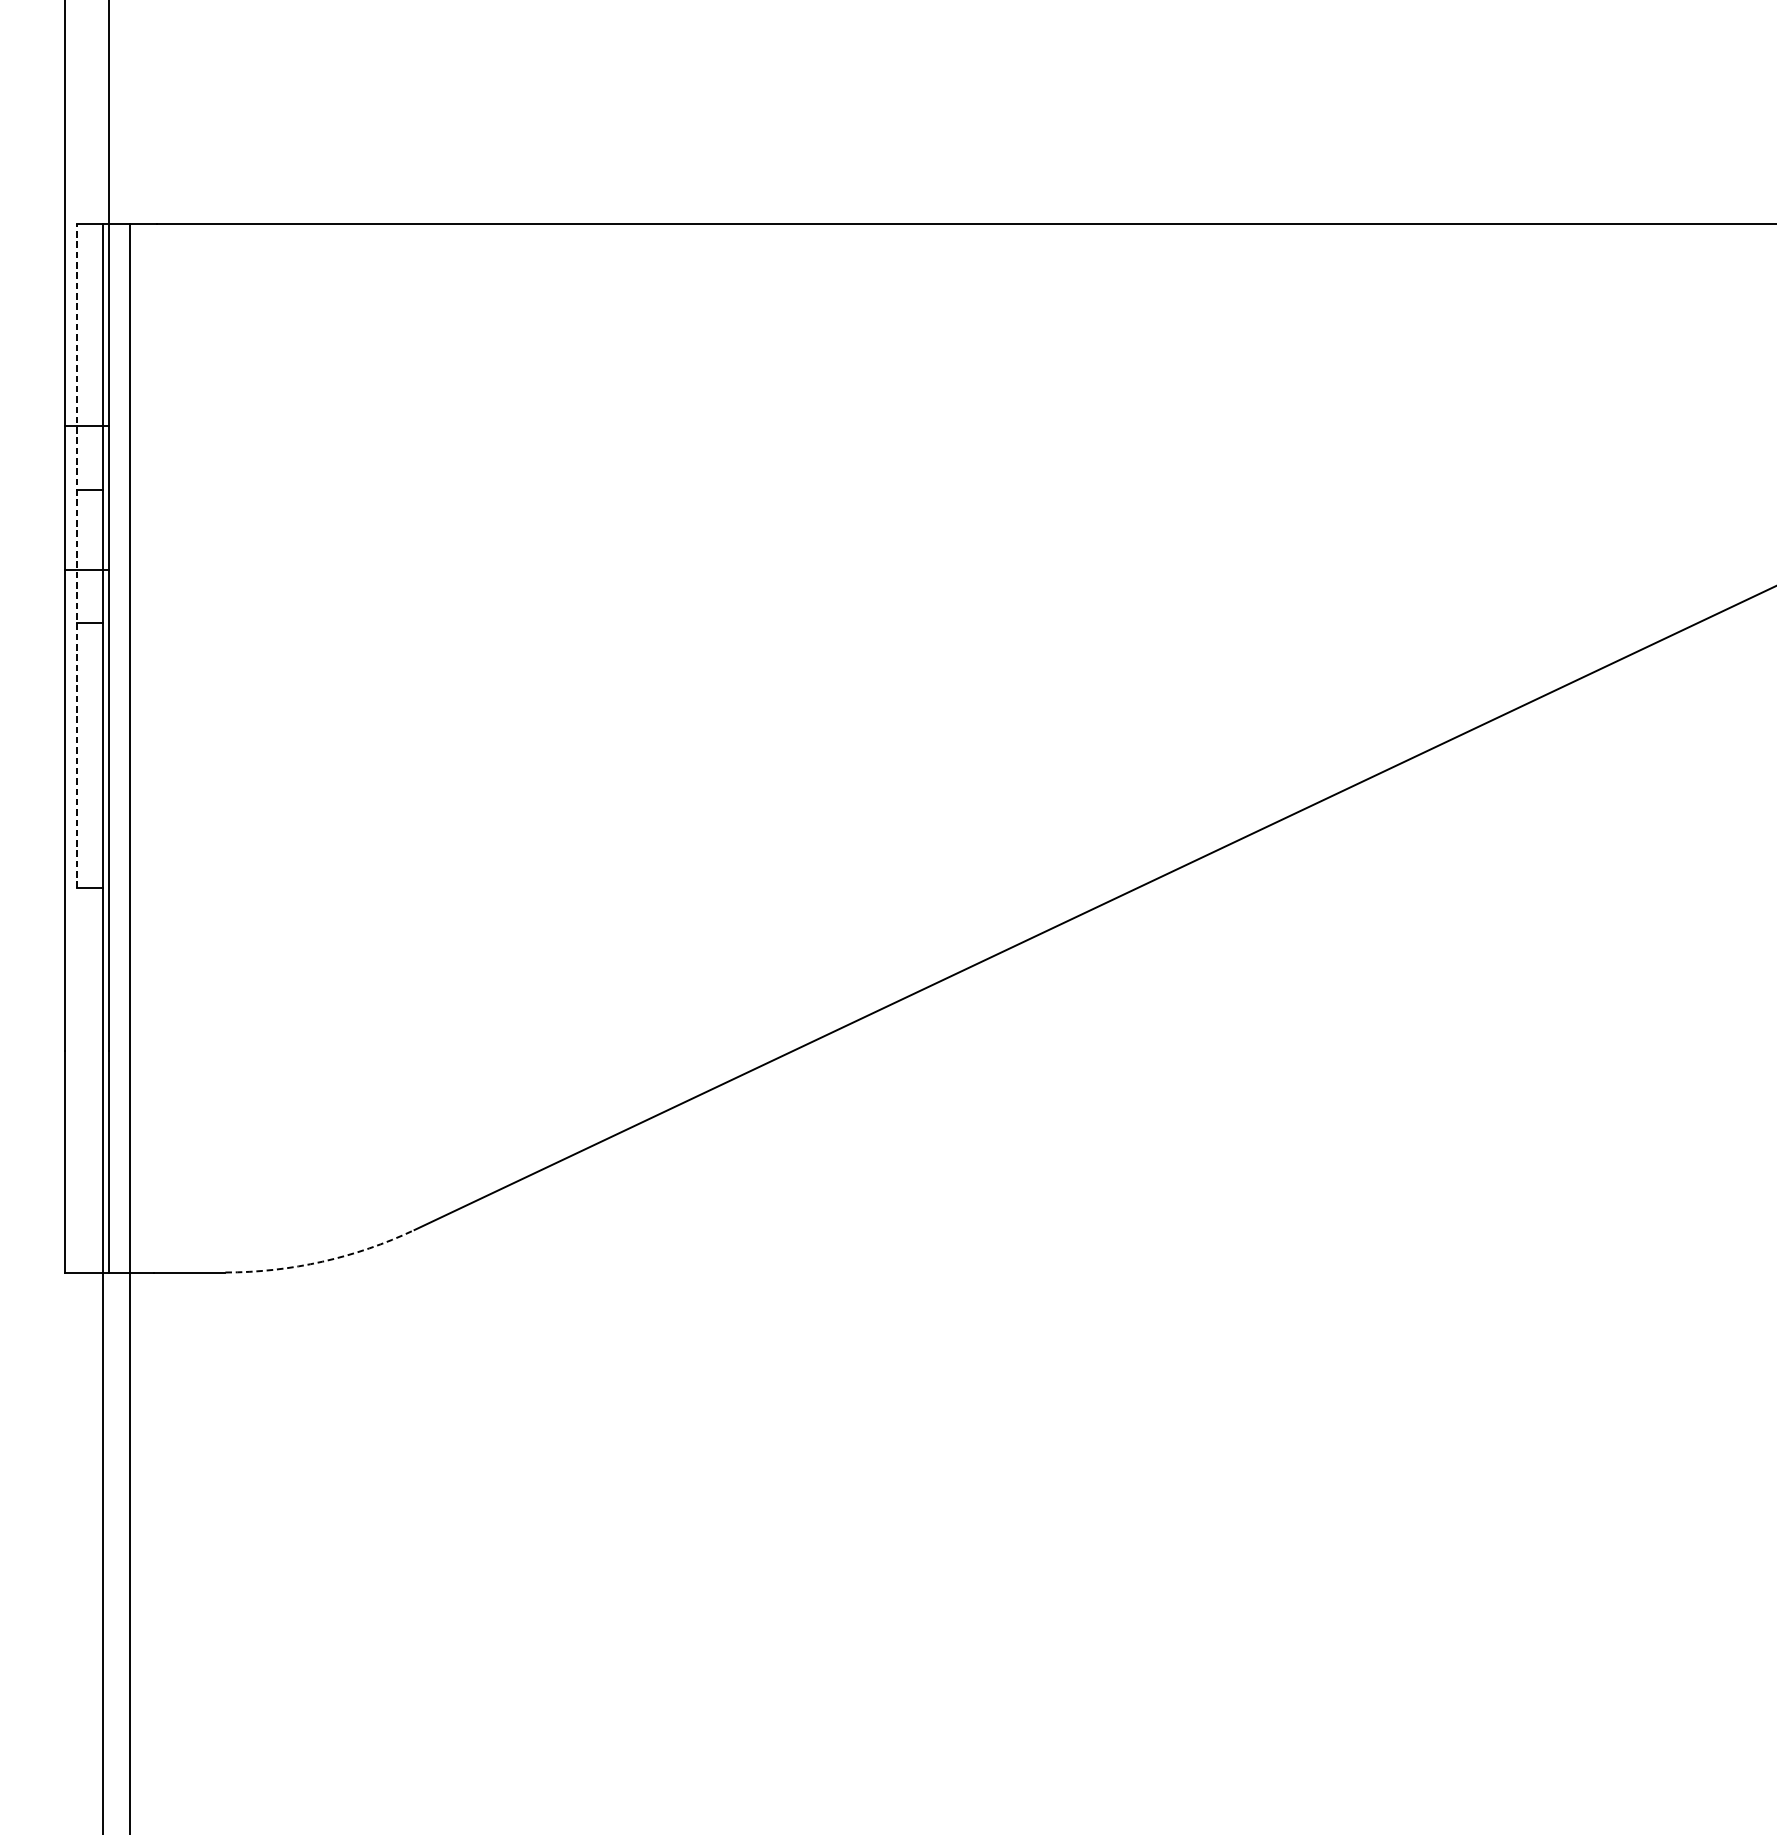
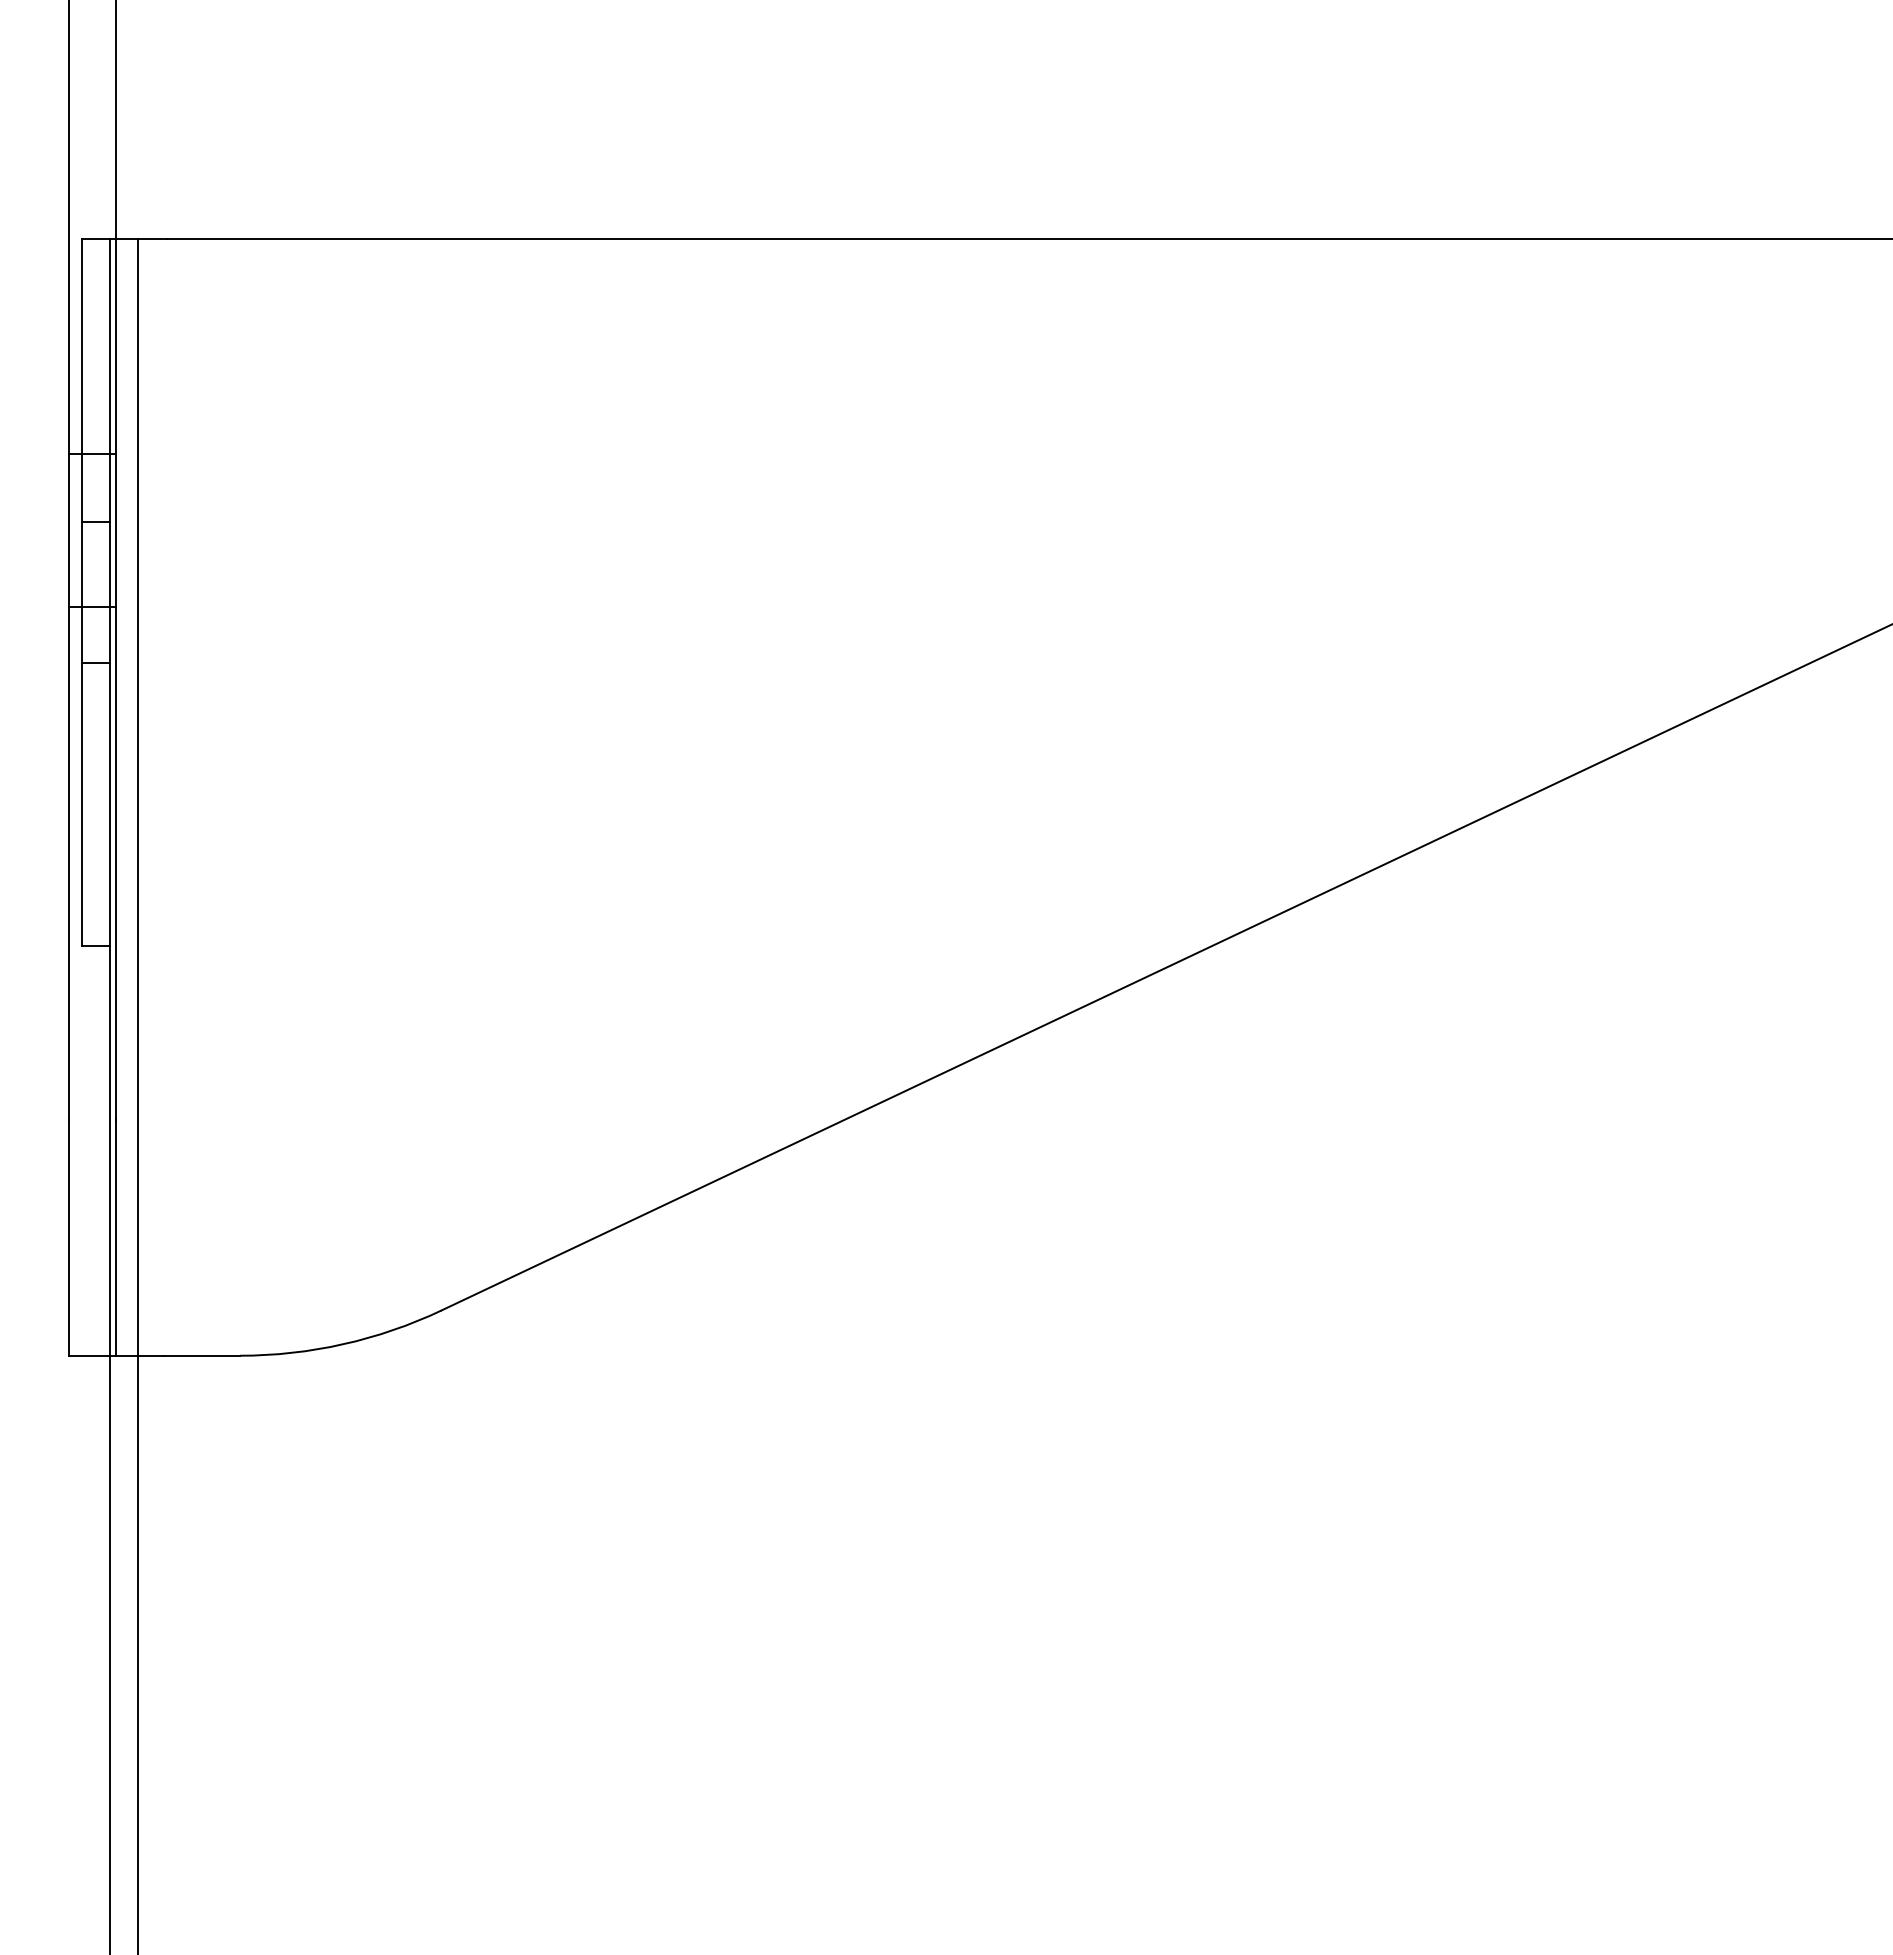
line: (76, 556) -> (81, 592), dashed -> solid
arc: (322, 1261) -> (343, 1344), dashed -> solid

